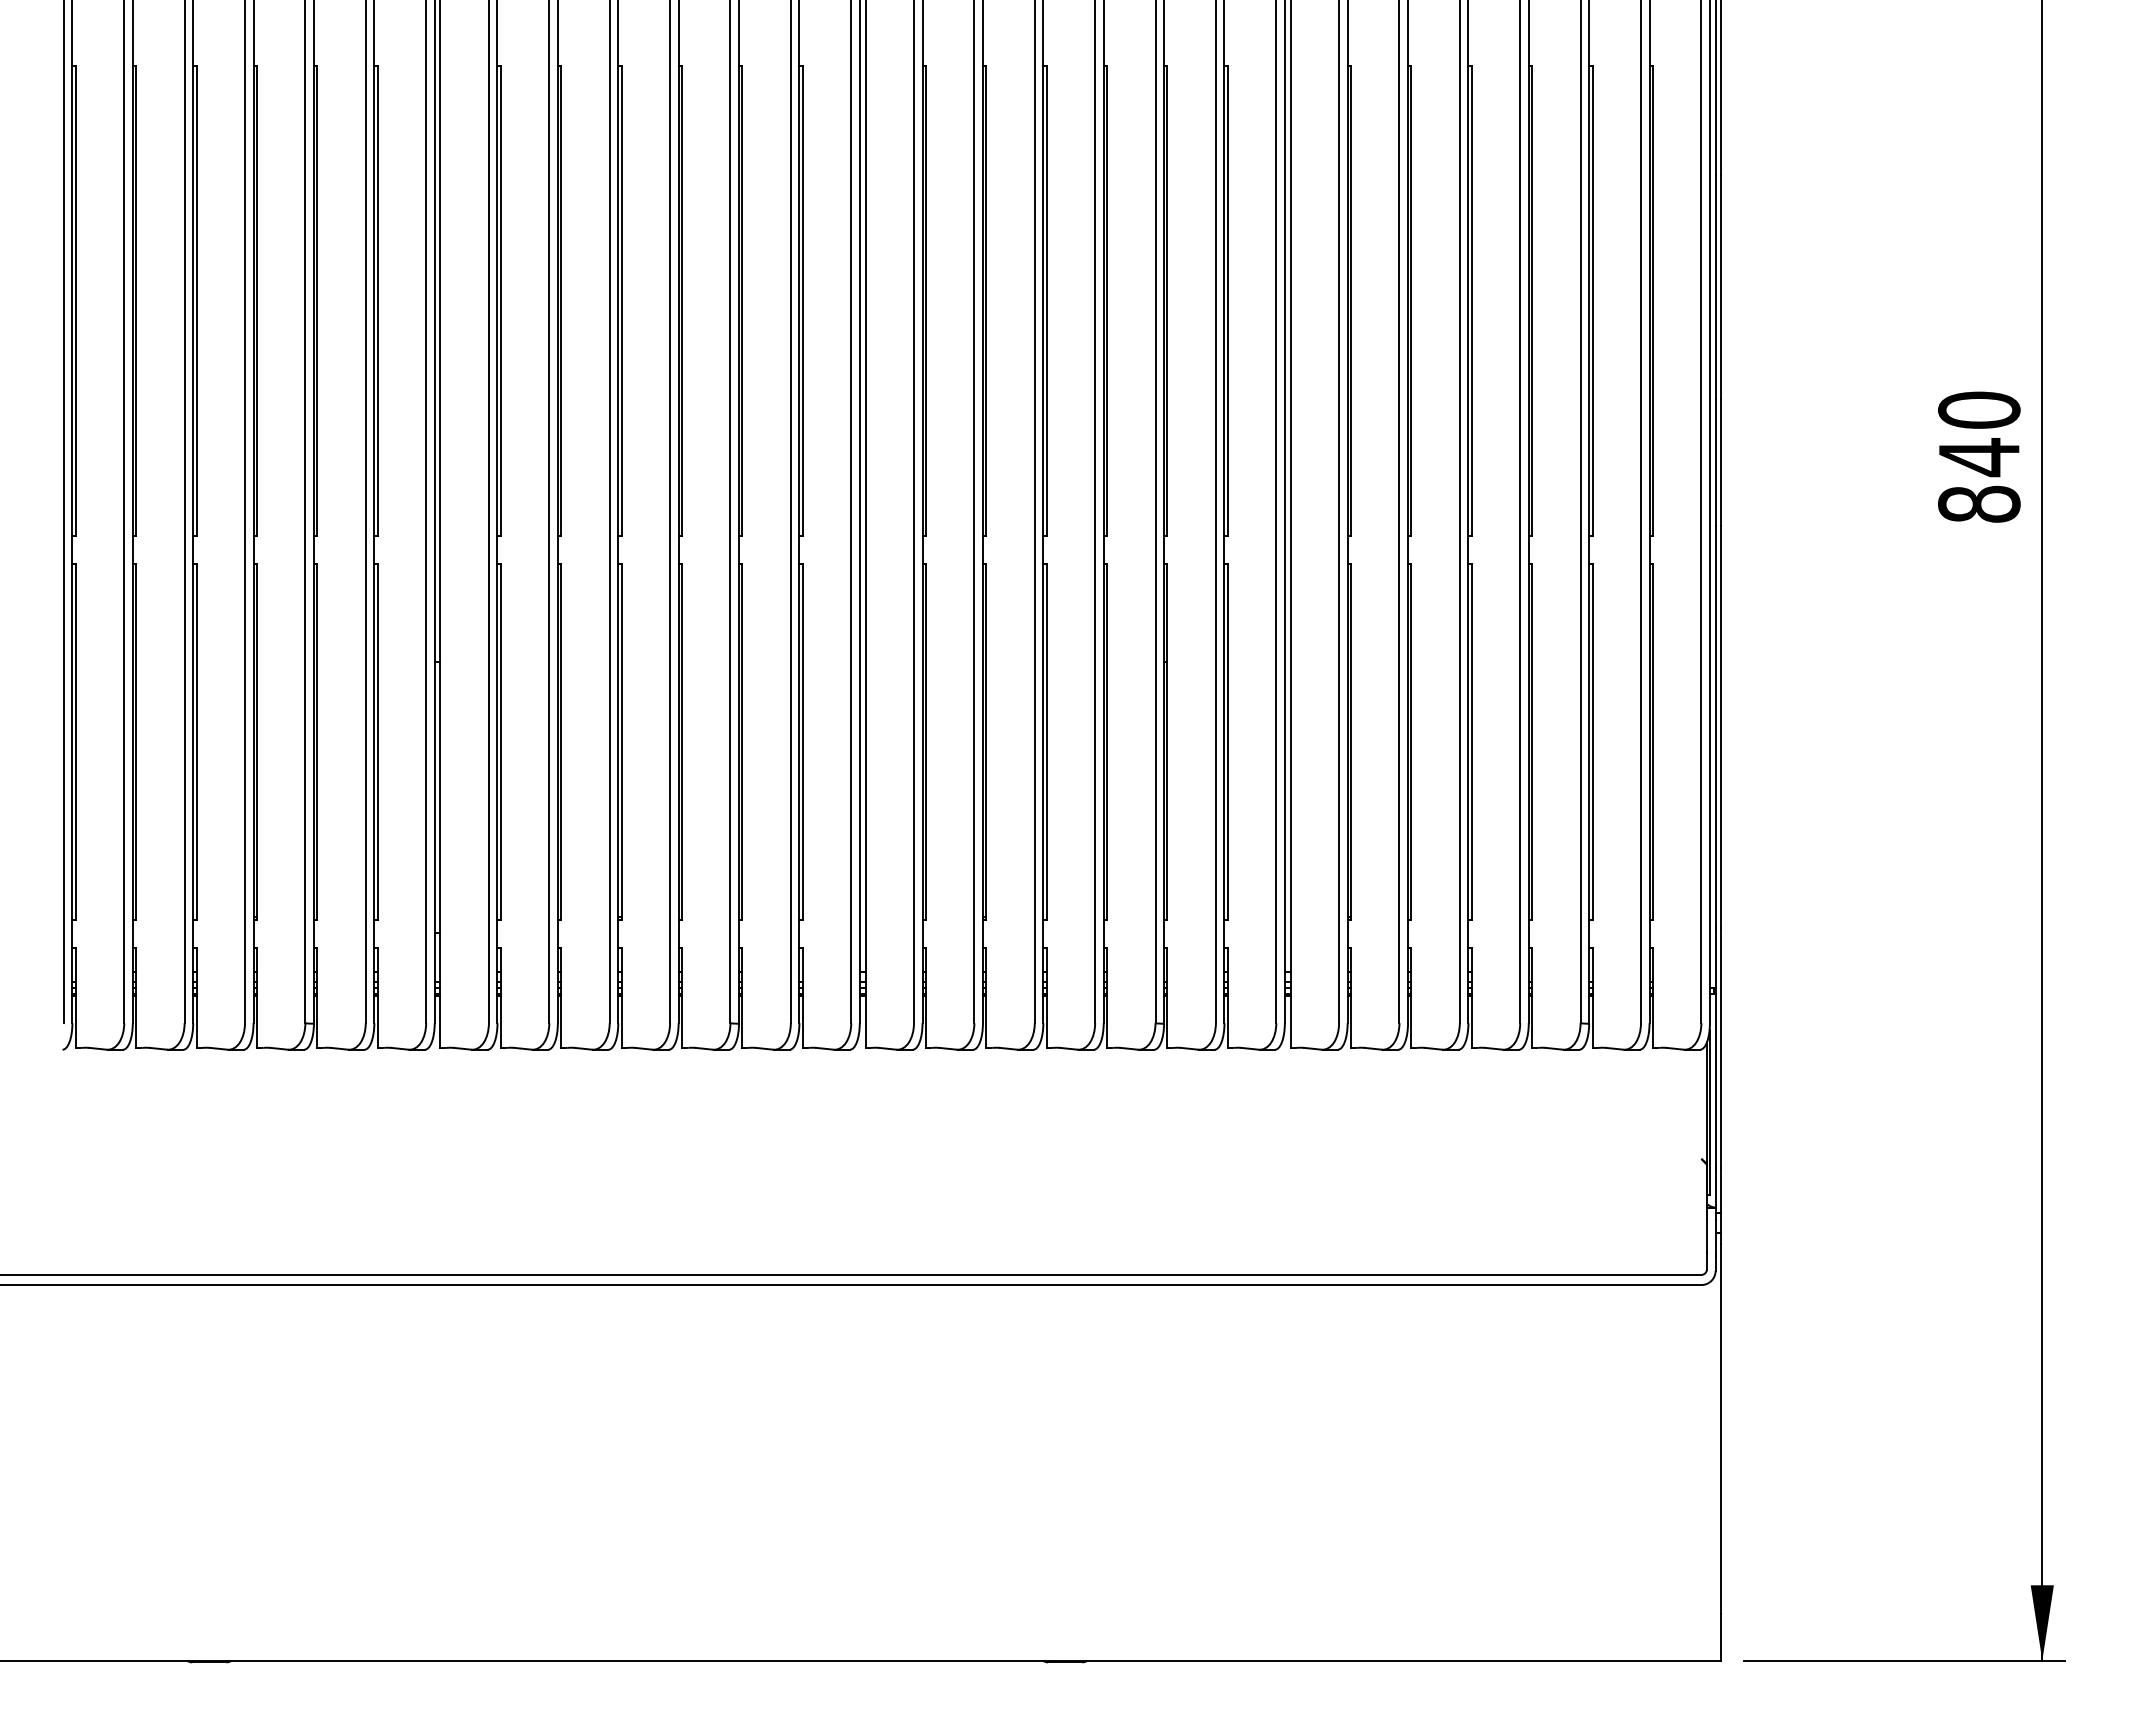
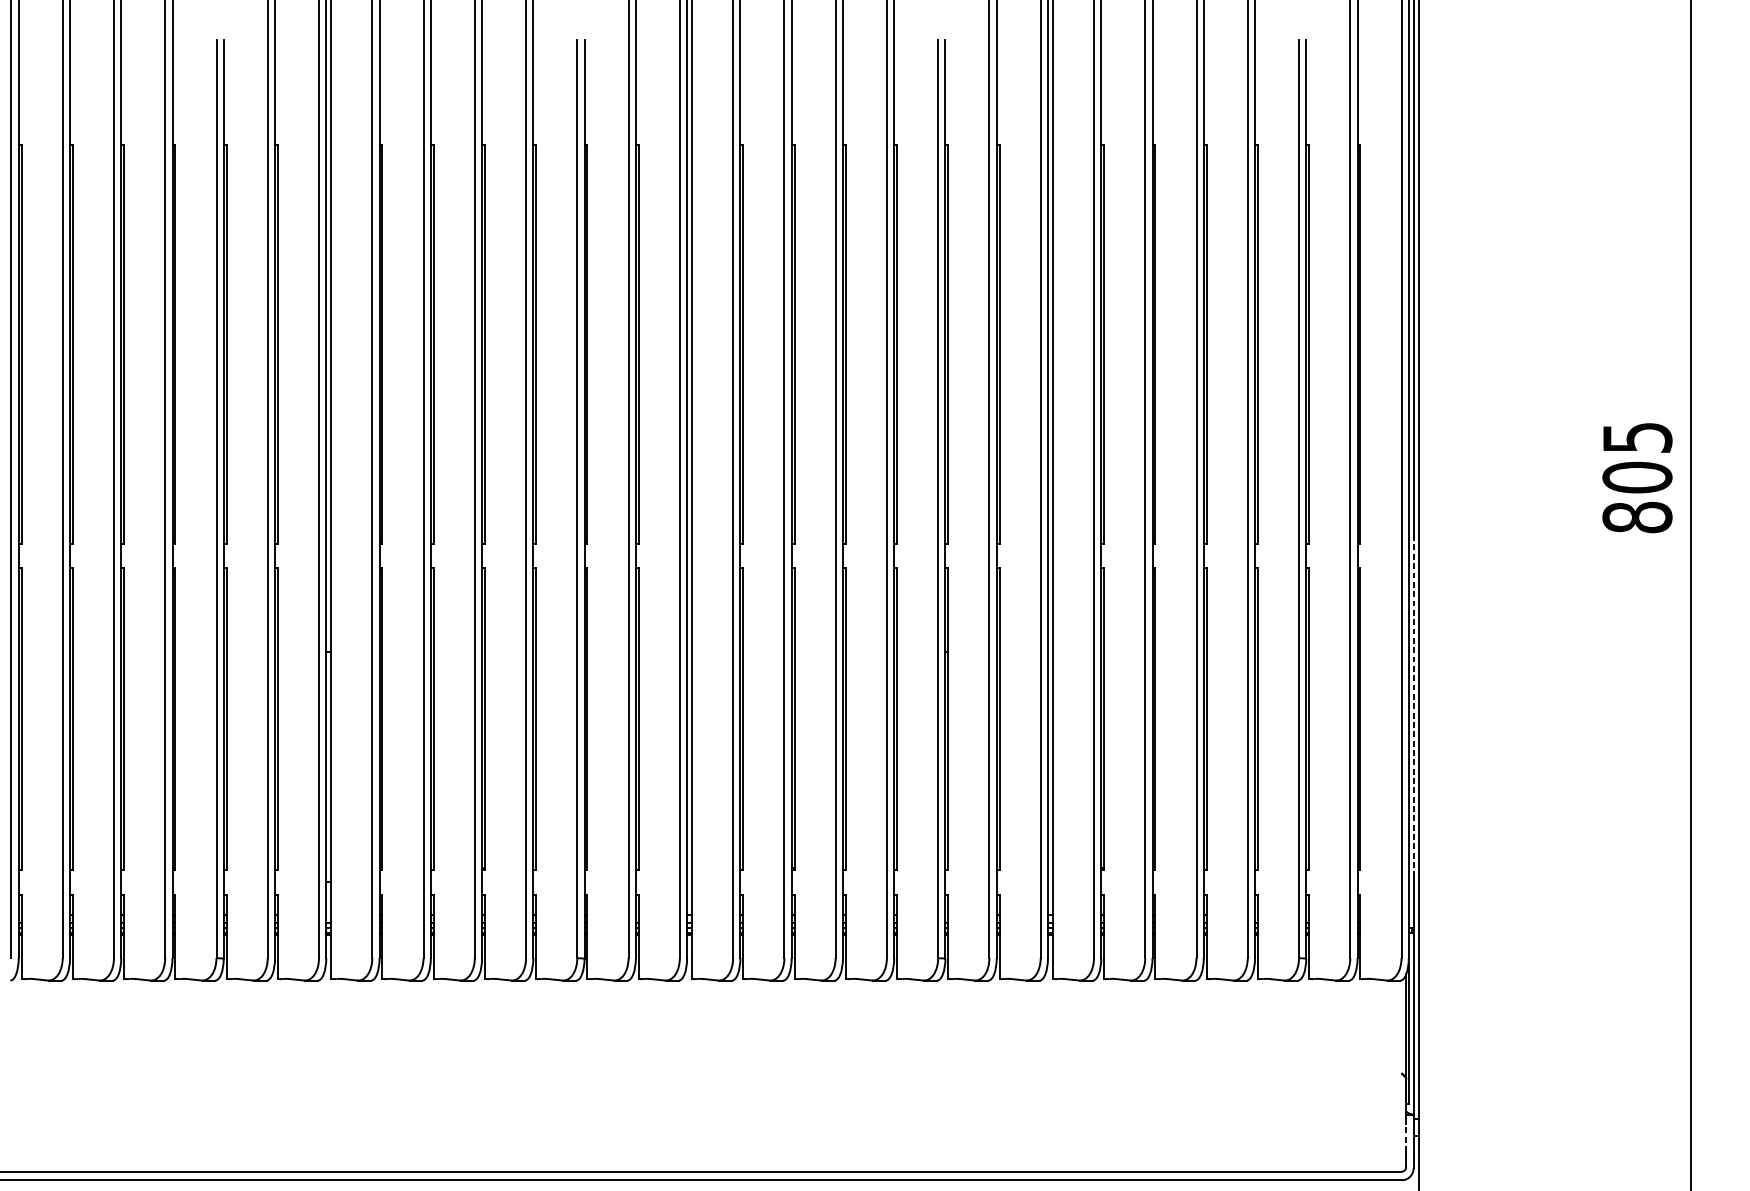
text: (1979, 434) -> (1637, 458), 840 -> 805
line: (1715, 726) -> (1413, 706), solid -> dashed
line: (1706, 1234) -> (1405, 1137), solid -> dashed

